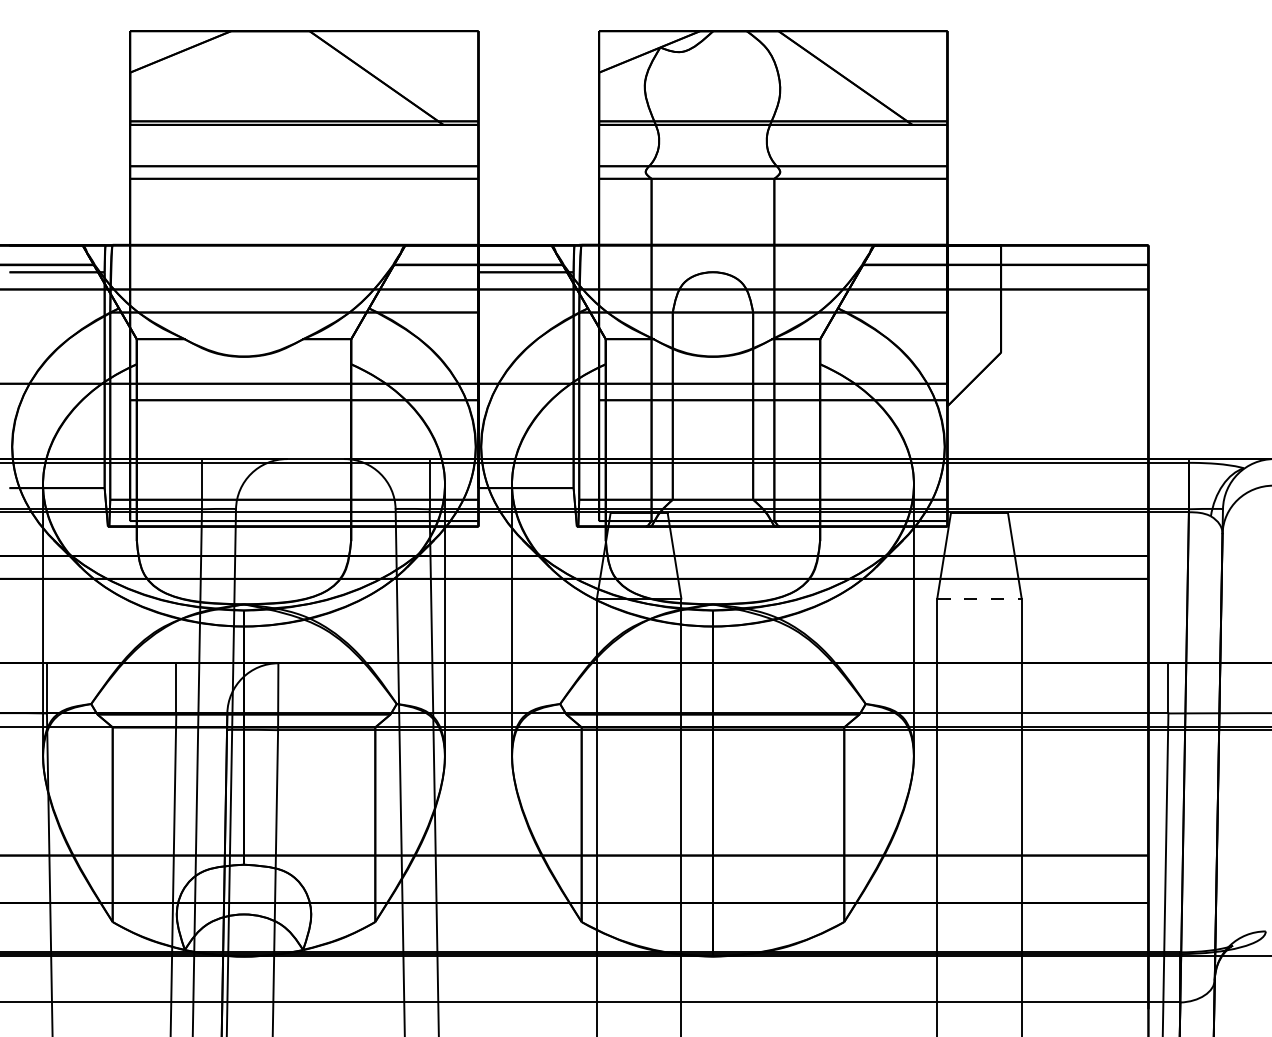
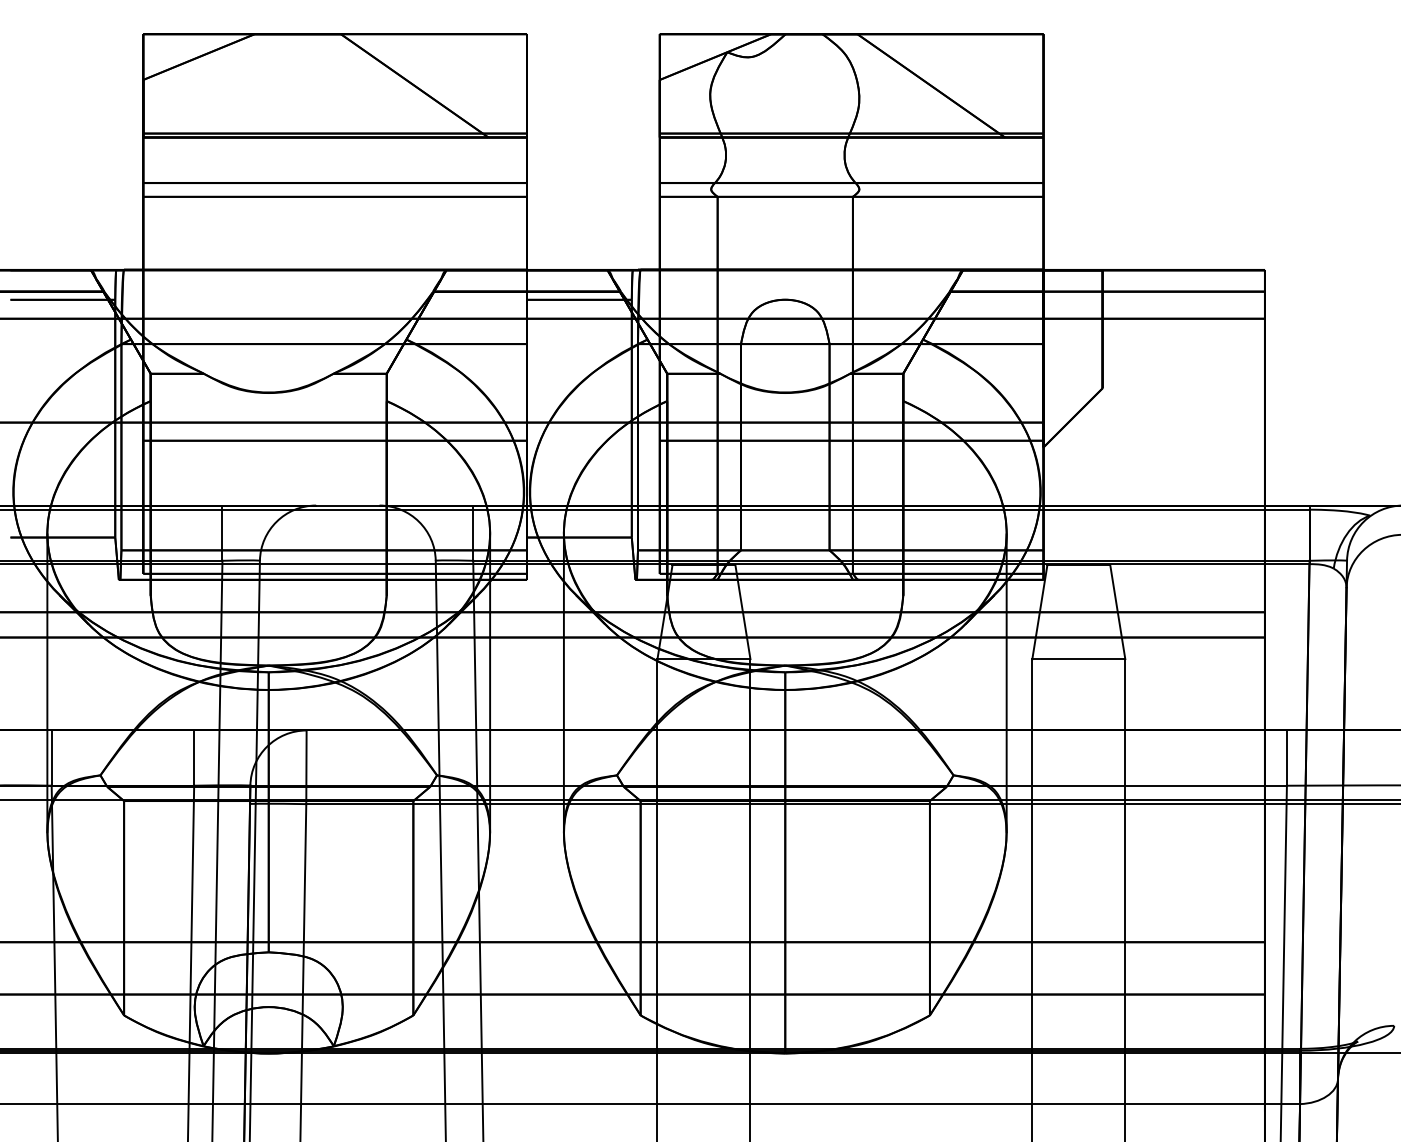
line: (980, 598) -> (1079, 659), dashed -> solid

